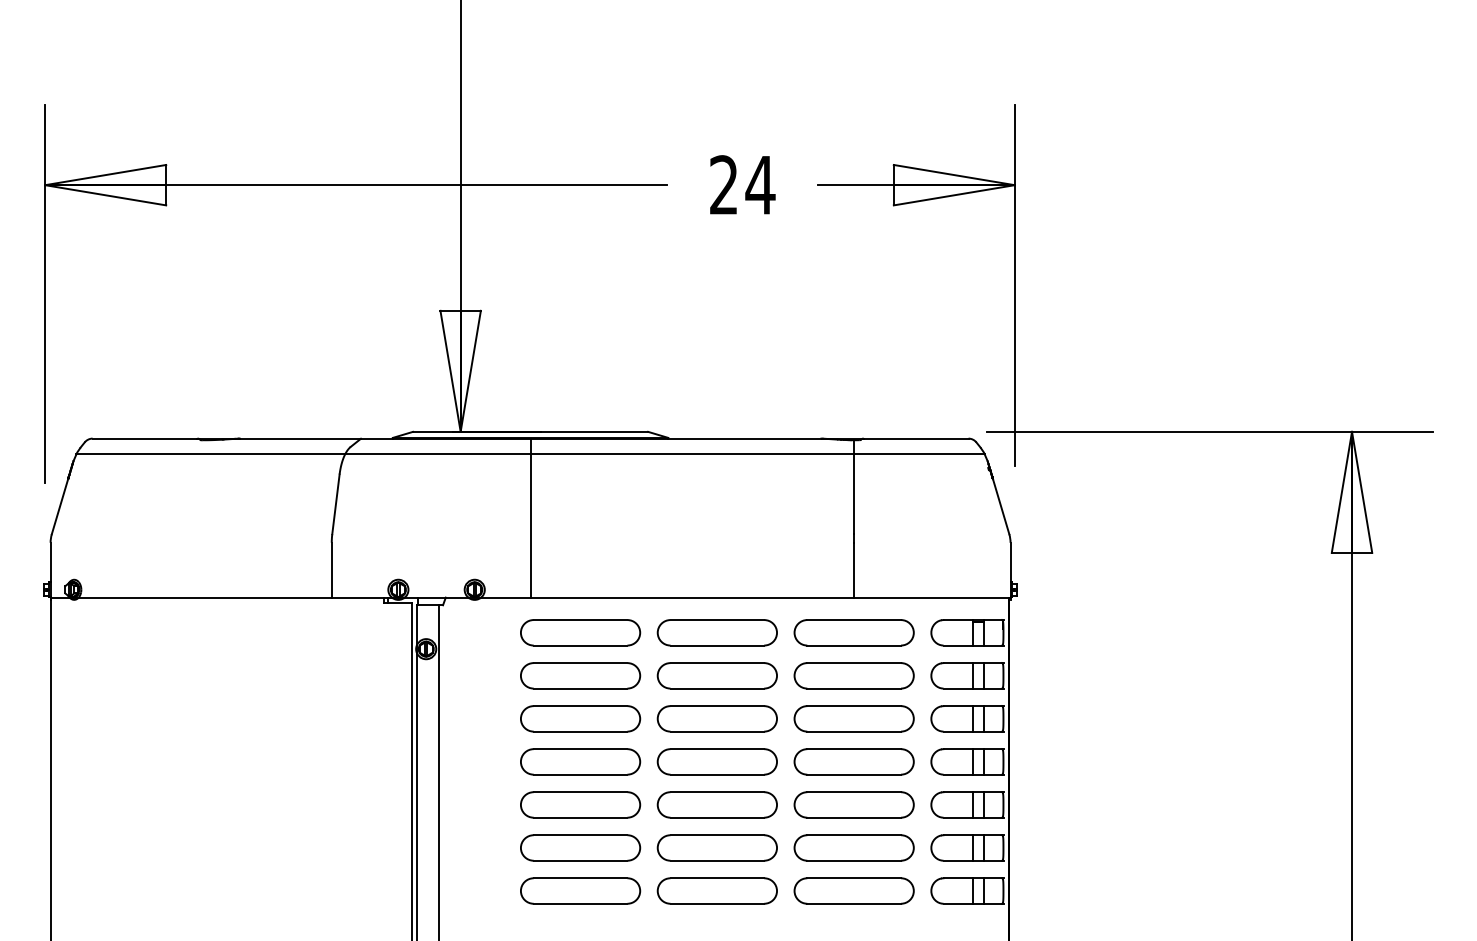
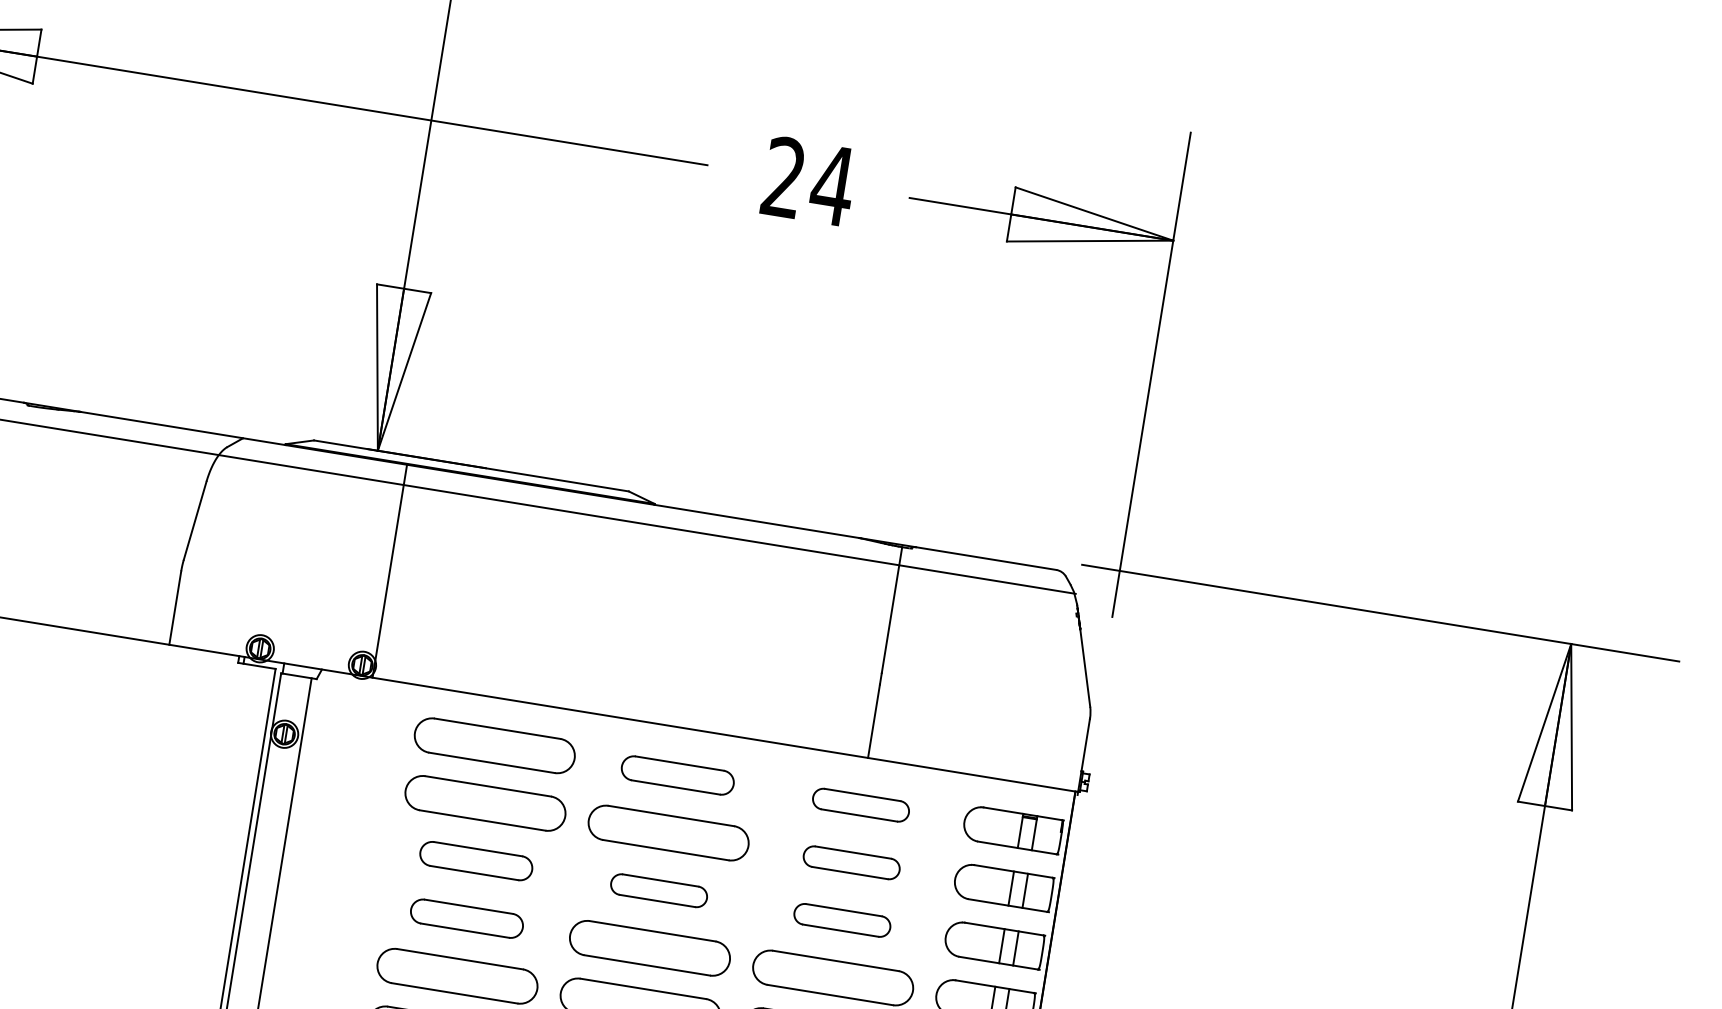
line: (530, 517) -> (389, 570), moved
part: (716, 632) -> (676, 774), size x0.7
part: (853, 632) -> (860, 804), size x0.6
part: (853, 675) -> (850, 862), size x0.6
part: (580, 718) -> (476, 860), size x0.7
part: (716, 718) -> (658, 890), size x0.6
part: (853, 718) -> (841, 919), size x0.6
part: (580, 761) -> (466, 918), size x0.7

